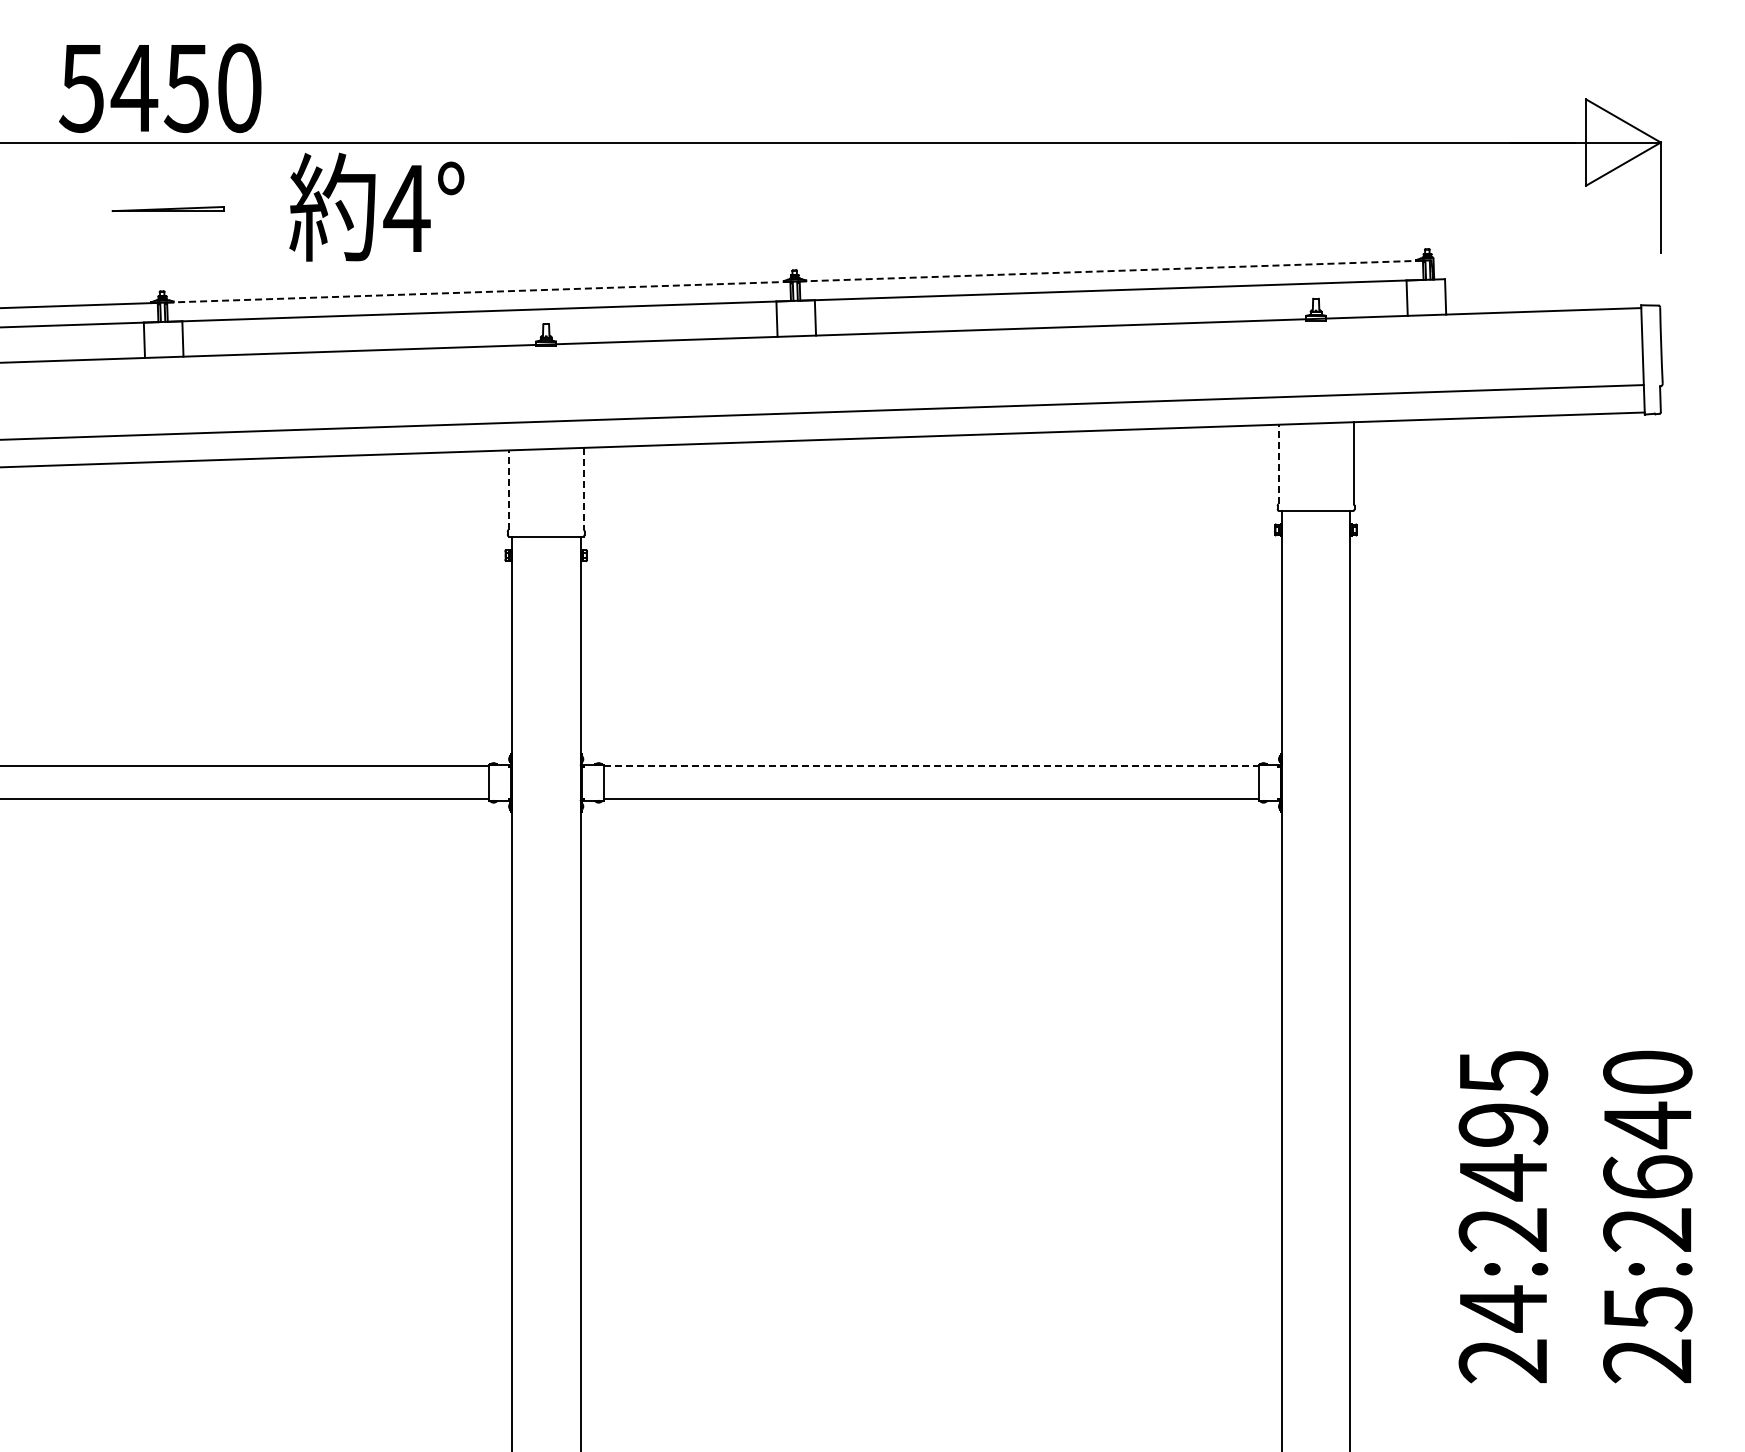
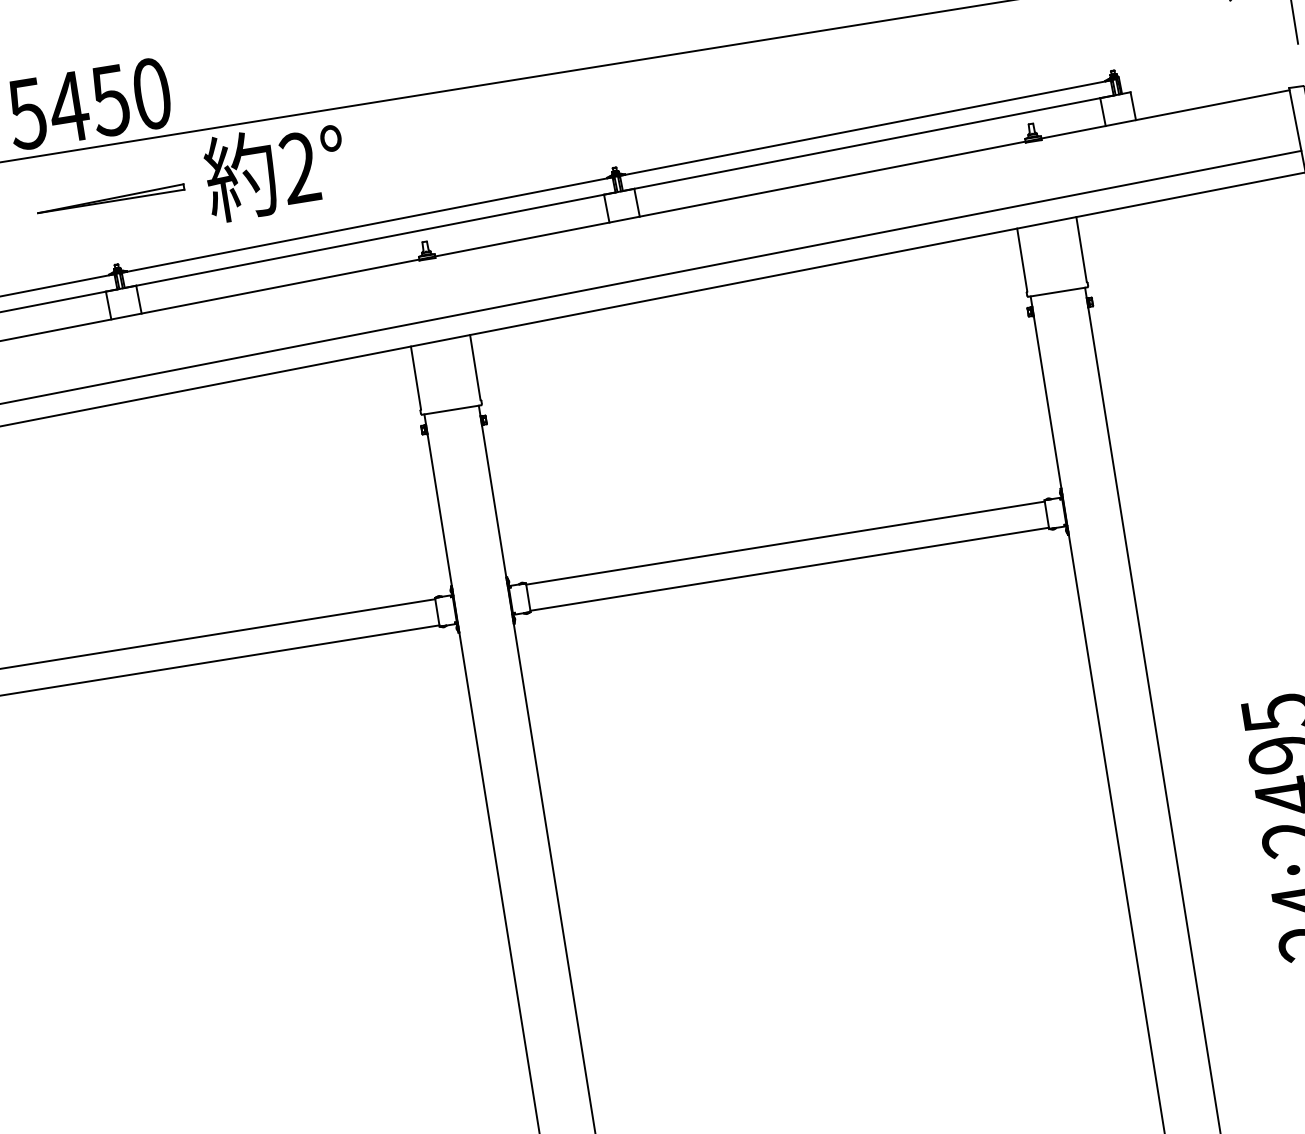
text: (406, 207) -> (299, 167), 4° -> 2°
part: (167, 208) -> (110, 198), size x1.67
line: (1111, 271) -> (865, 128), dashed -> solid
line: (478, 292) -> (367, 225), dashed -> solid
line: (1278, 464) -> (1022, 260), dashed -> solid
line: (583, 488) -> (475, 367), dashed -> solid
line: (508, 490) -> (415, 378), dashed -> solid
line: (931, 766) -> (785, 543), dashed -> solid

